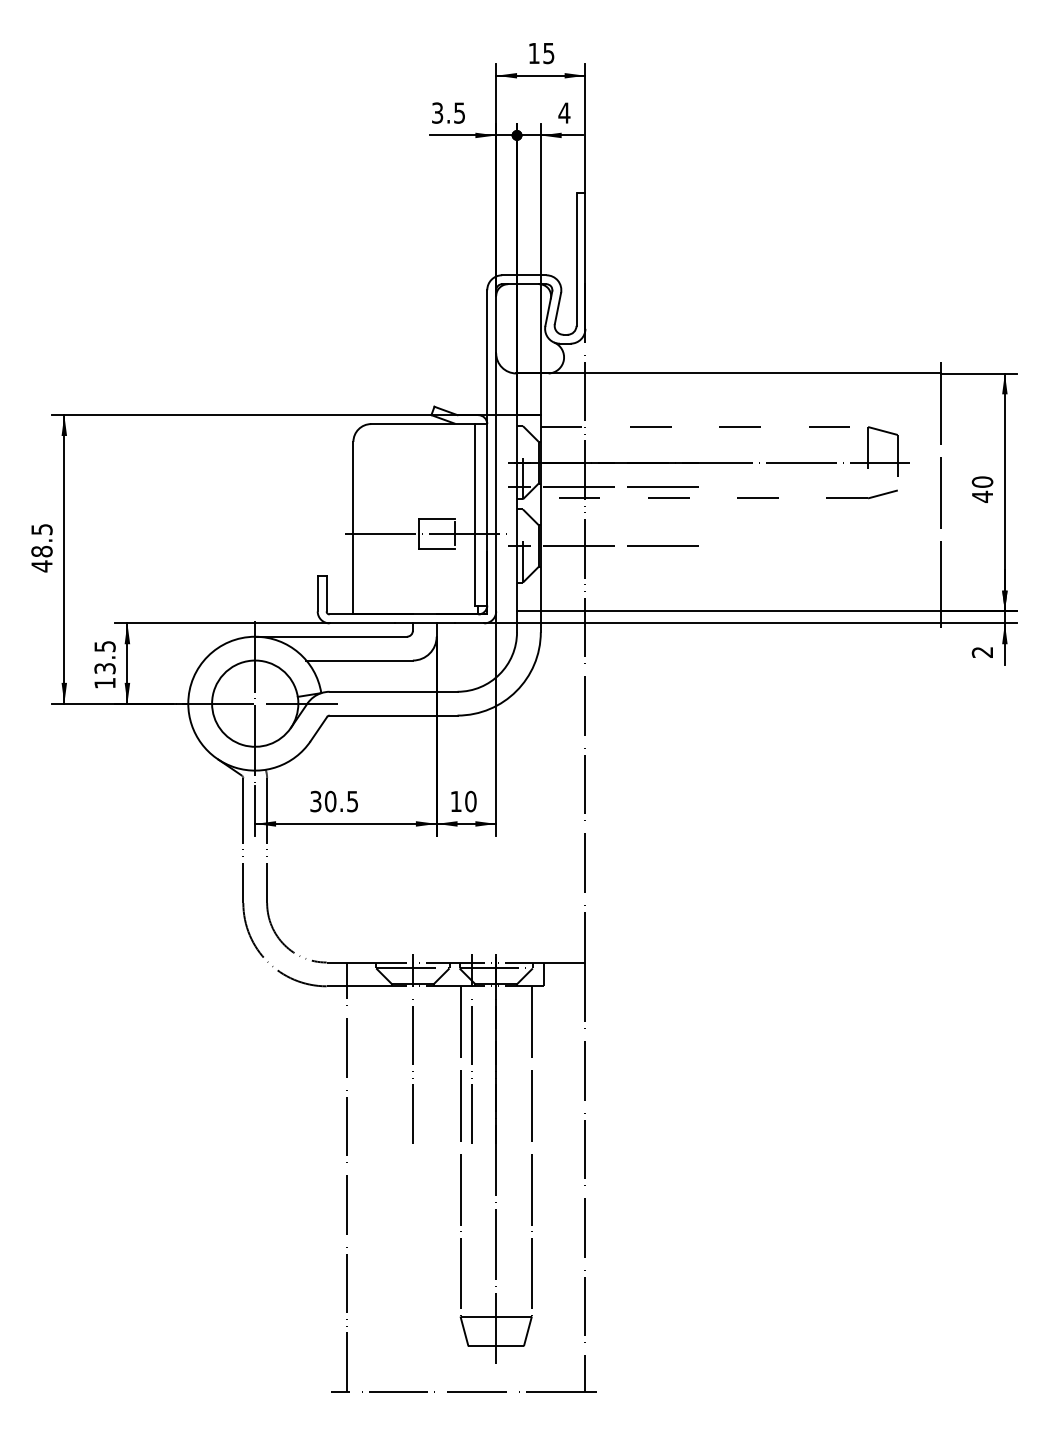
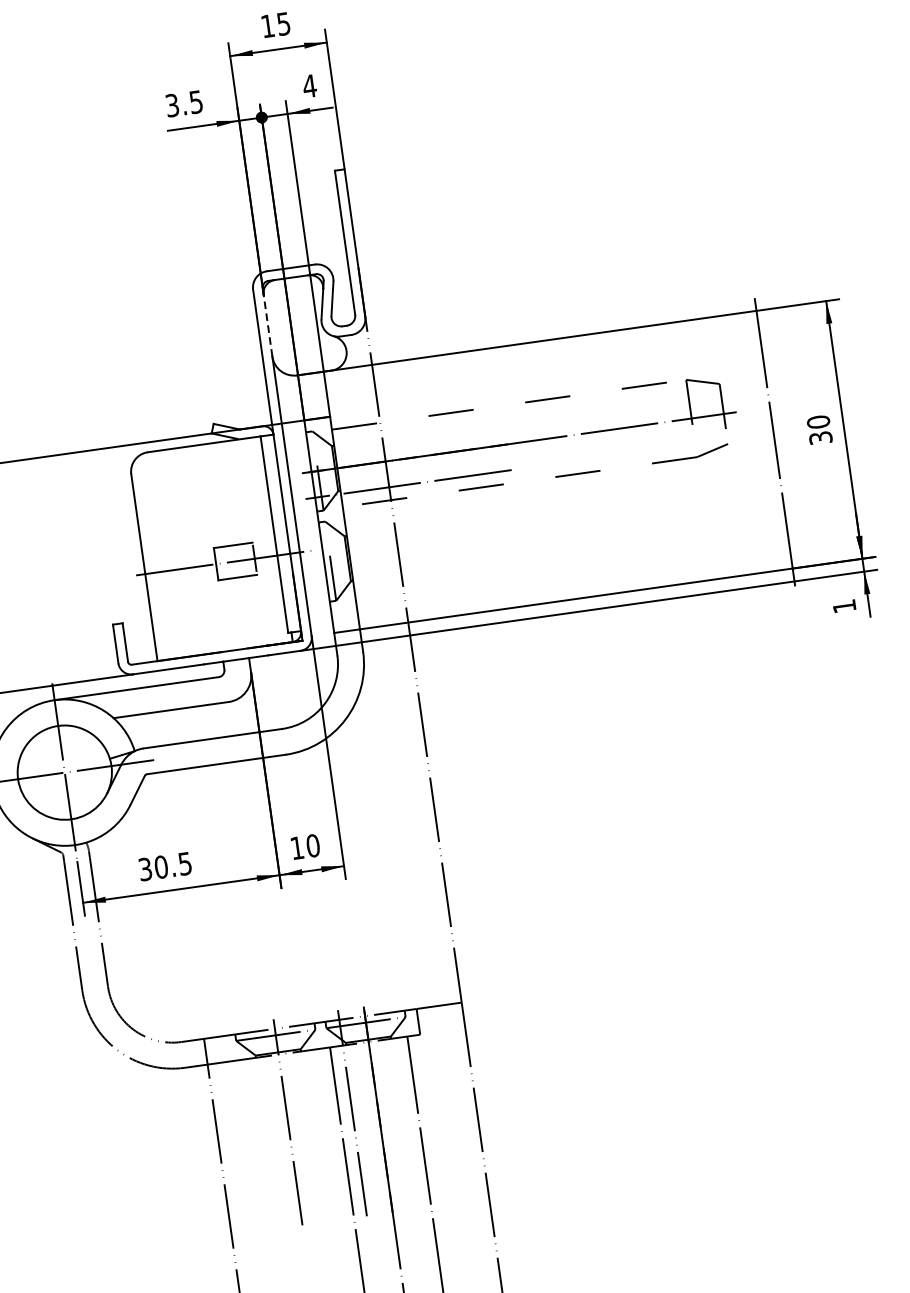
line: (496, 324) -> (268, 325), solid -> dashed
text: (982, 496) -> (820, 437), 40 -> 30
line: (603, 546) -> (417, 549), removed
text: (981, 652) -> (843, 606), 2 -> 1

